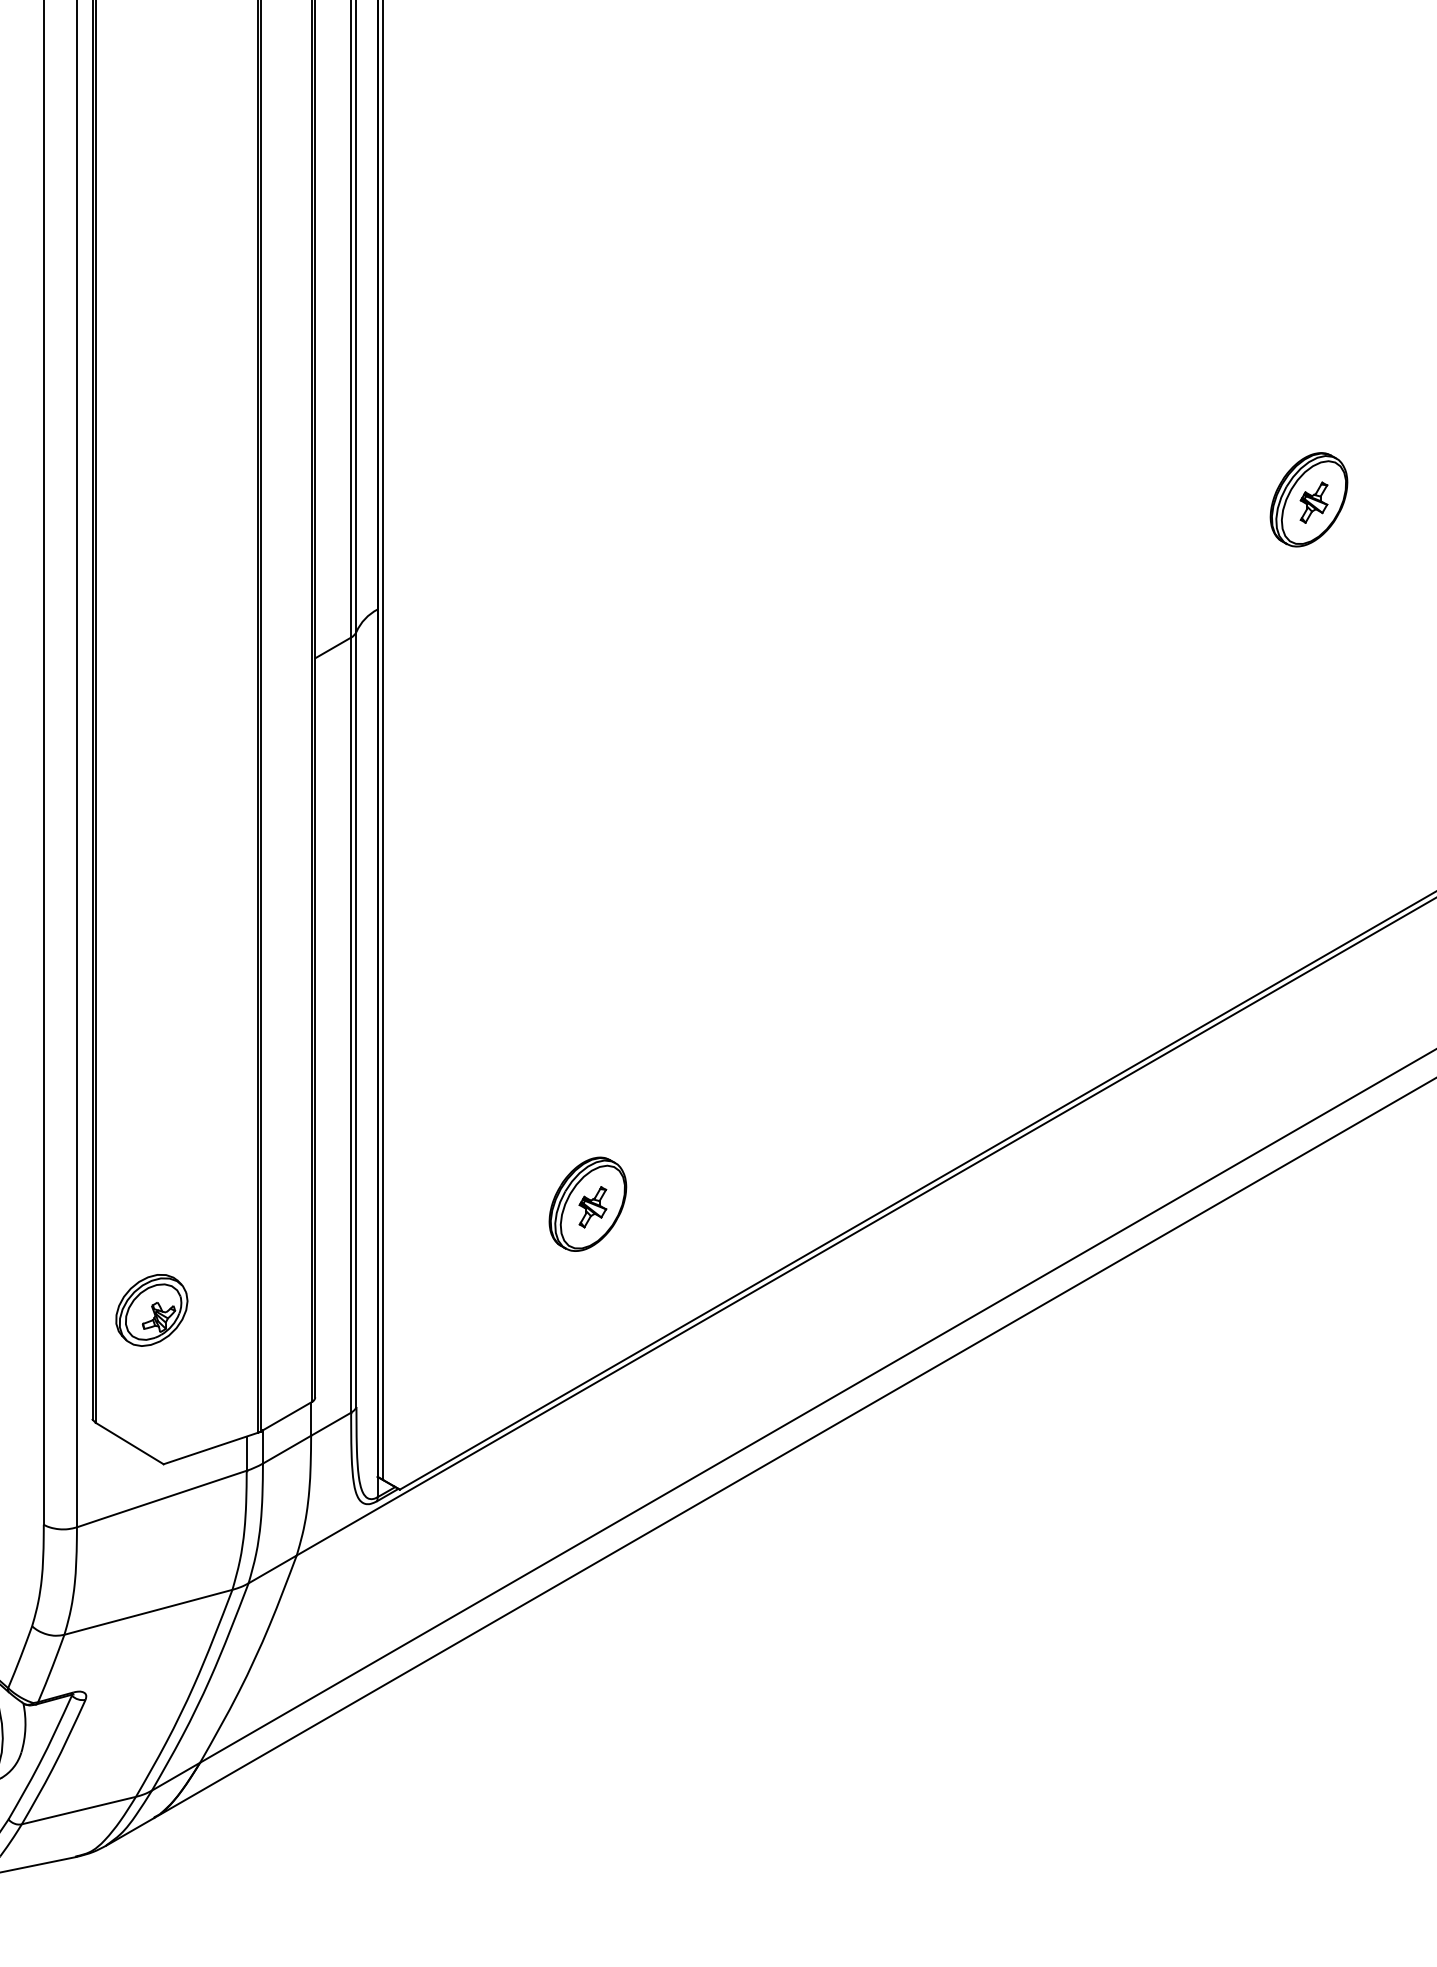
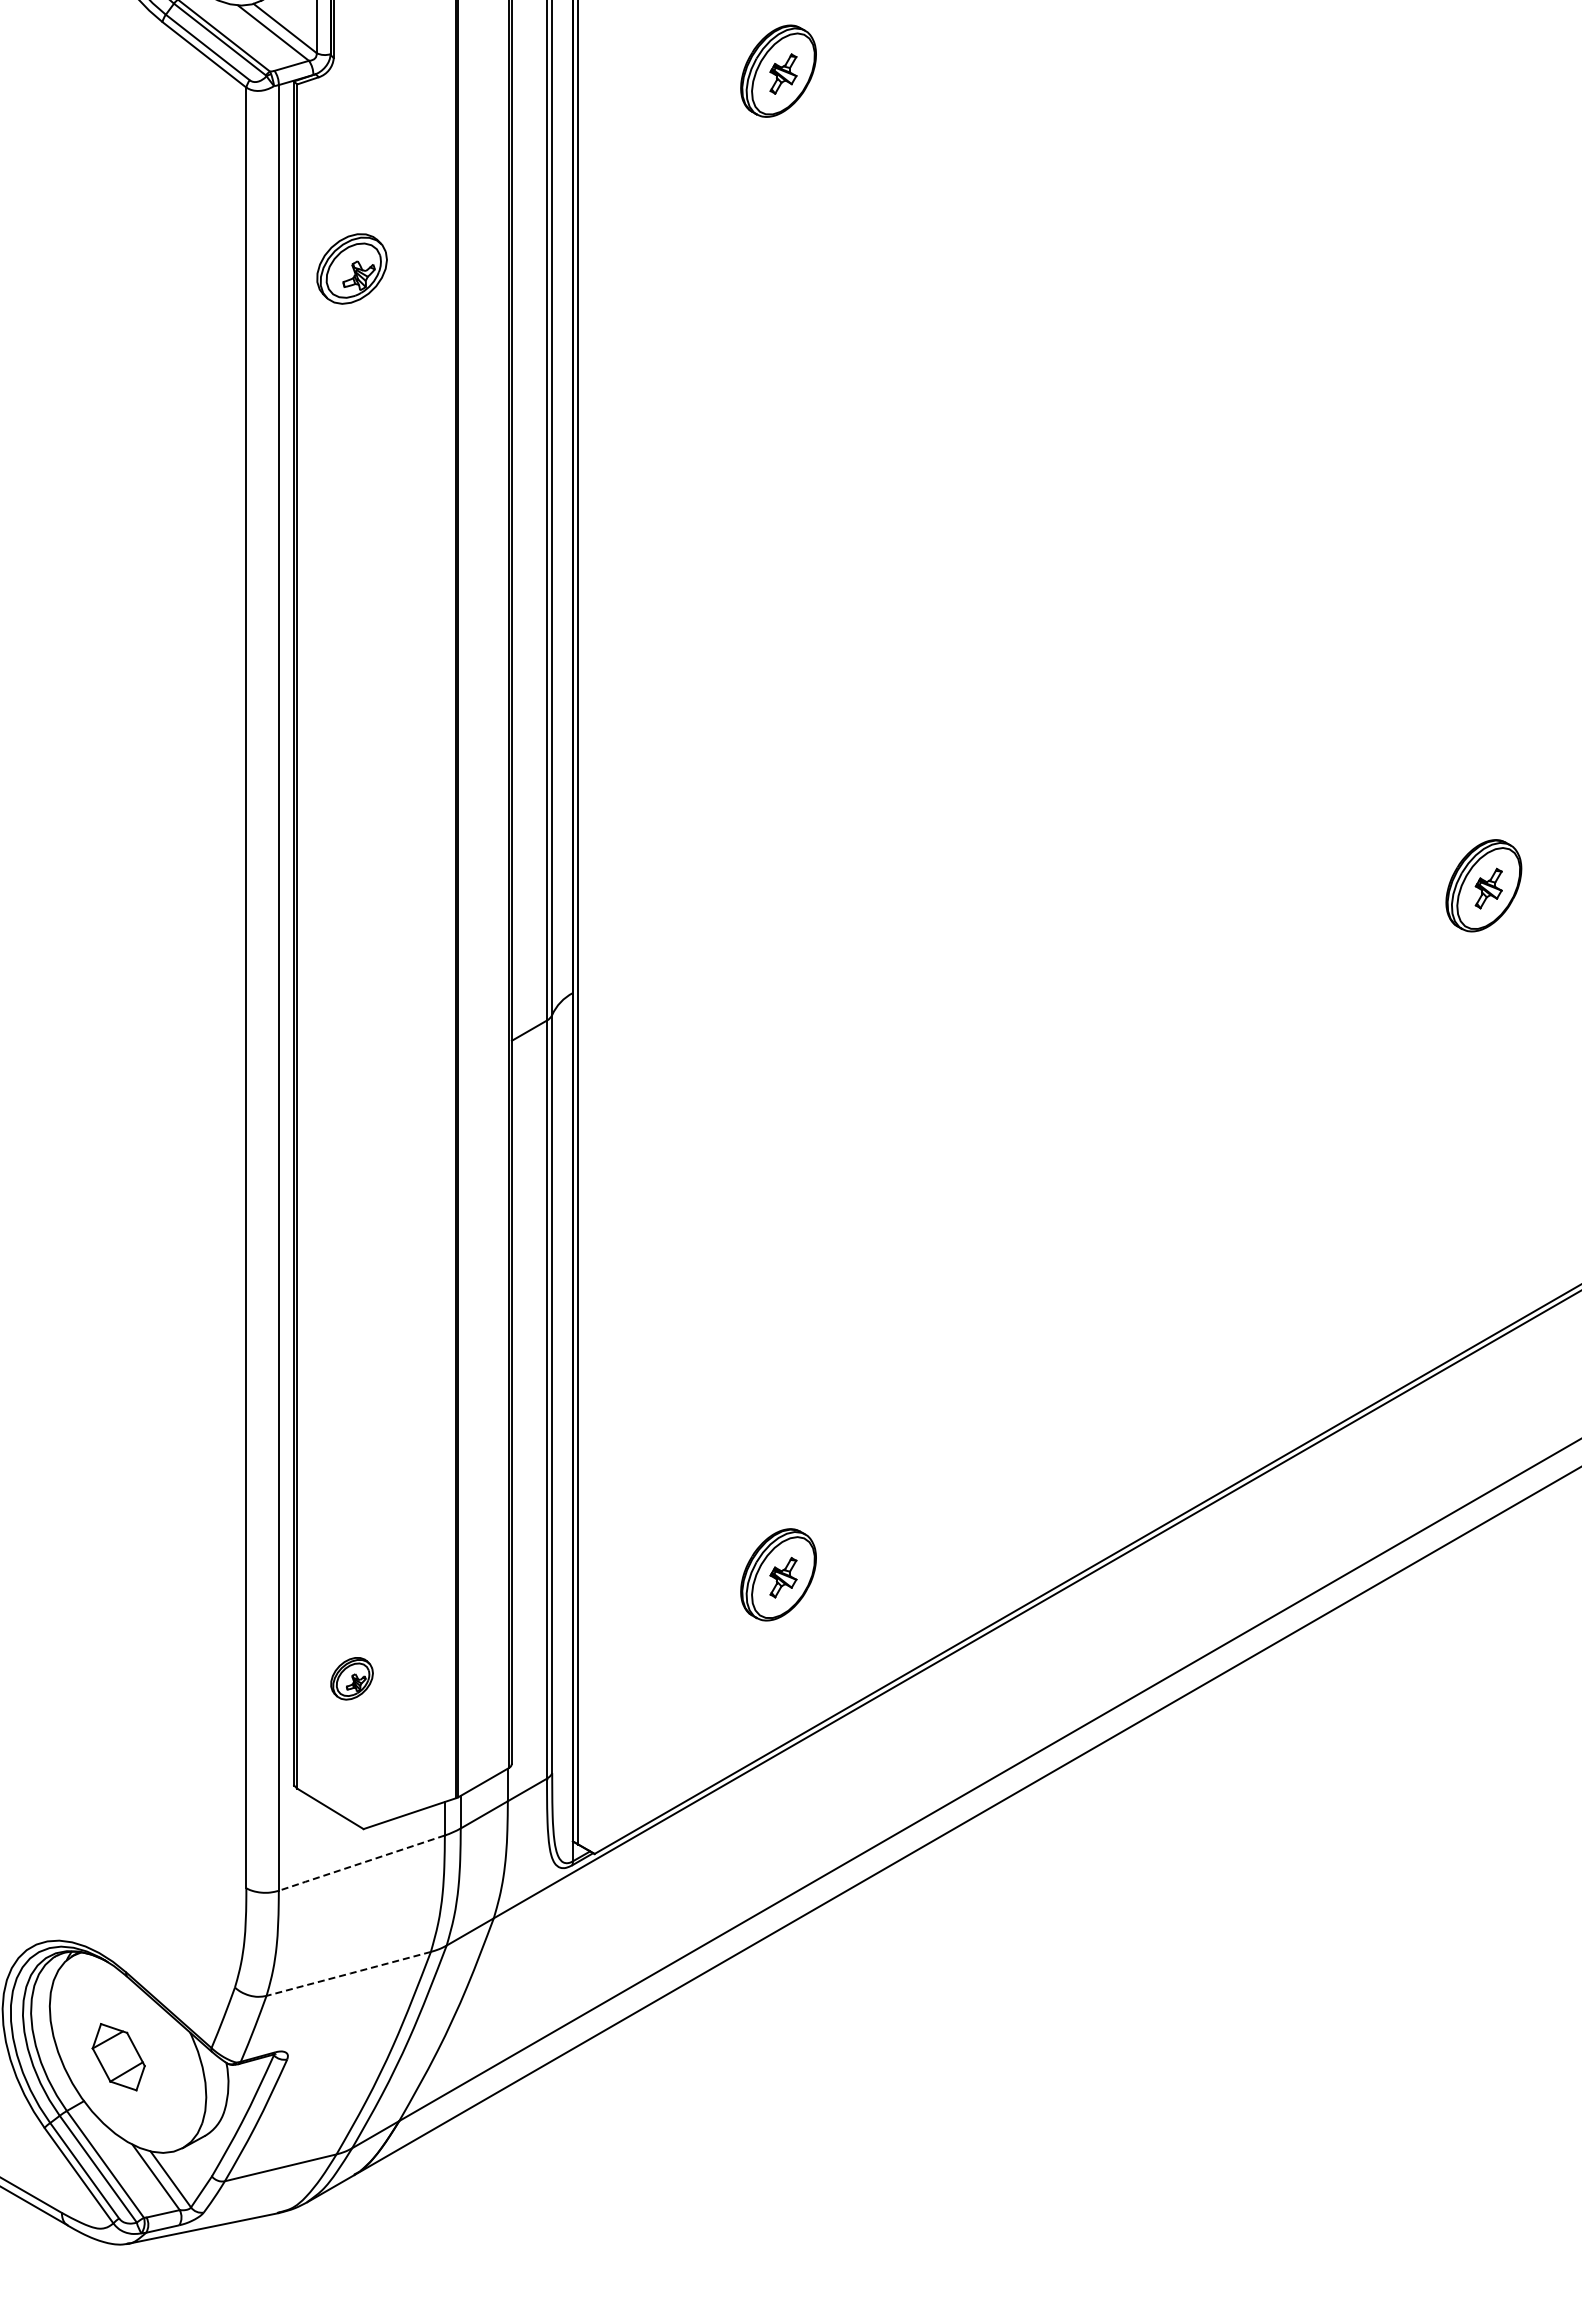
part: (151, 1310) -> (351, 1678), size x0.6
line: (161, 1499) -> (361, 1863), solid -> dashed
line: (148, 1612) -> (348, 1974), solid -> dashed

